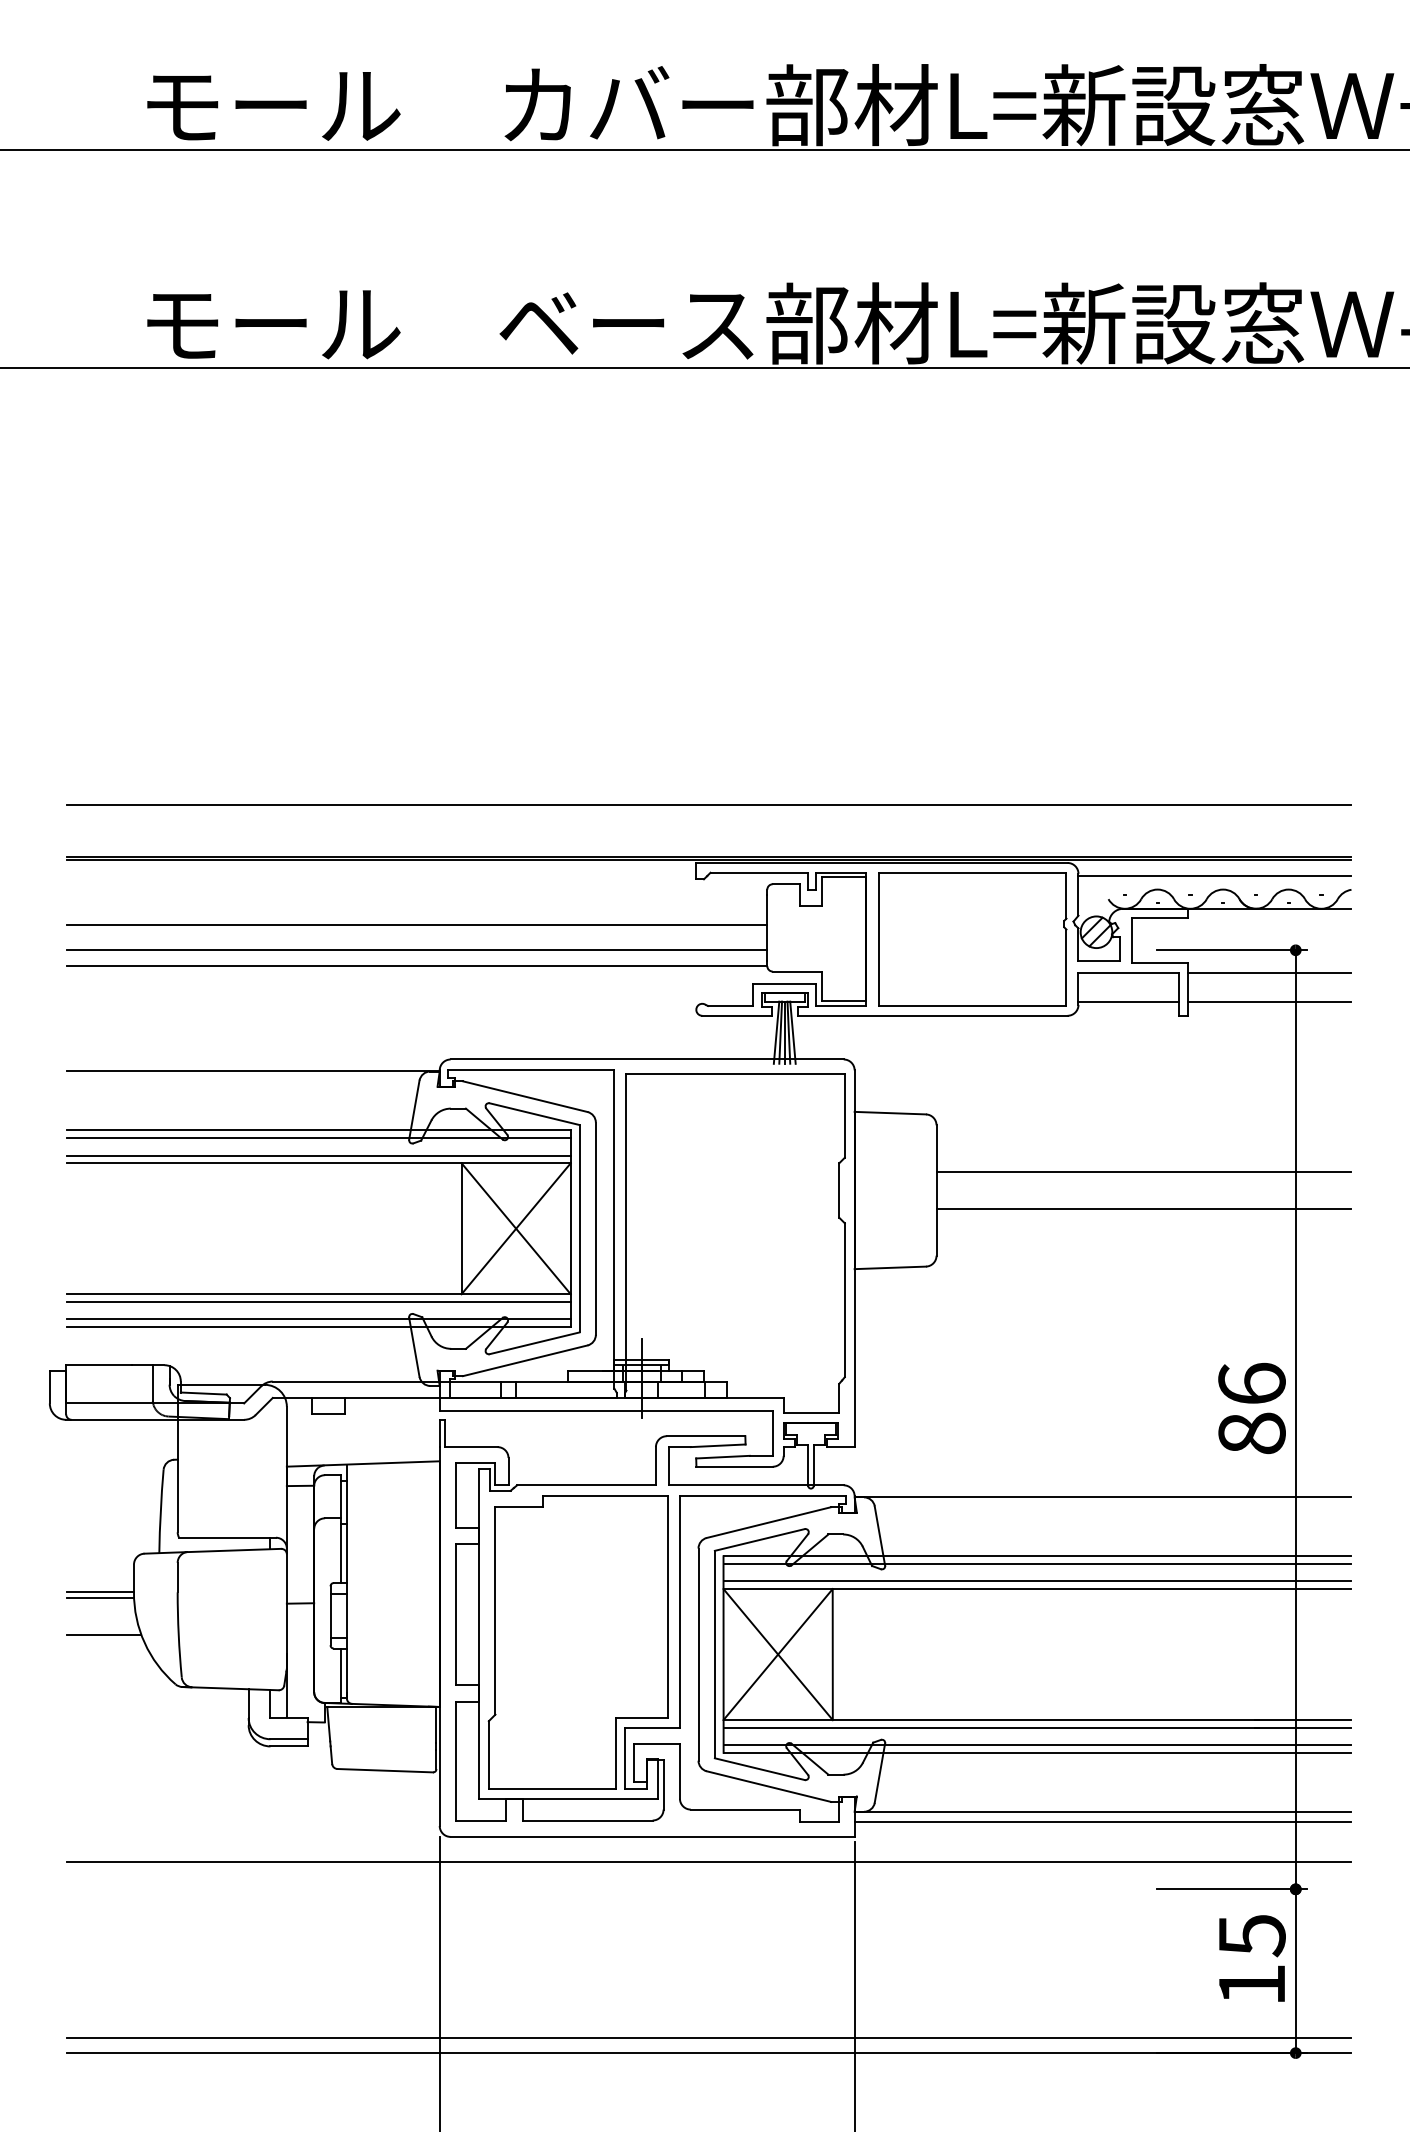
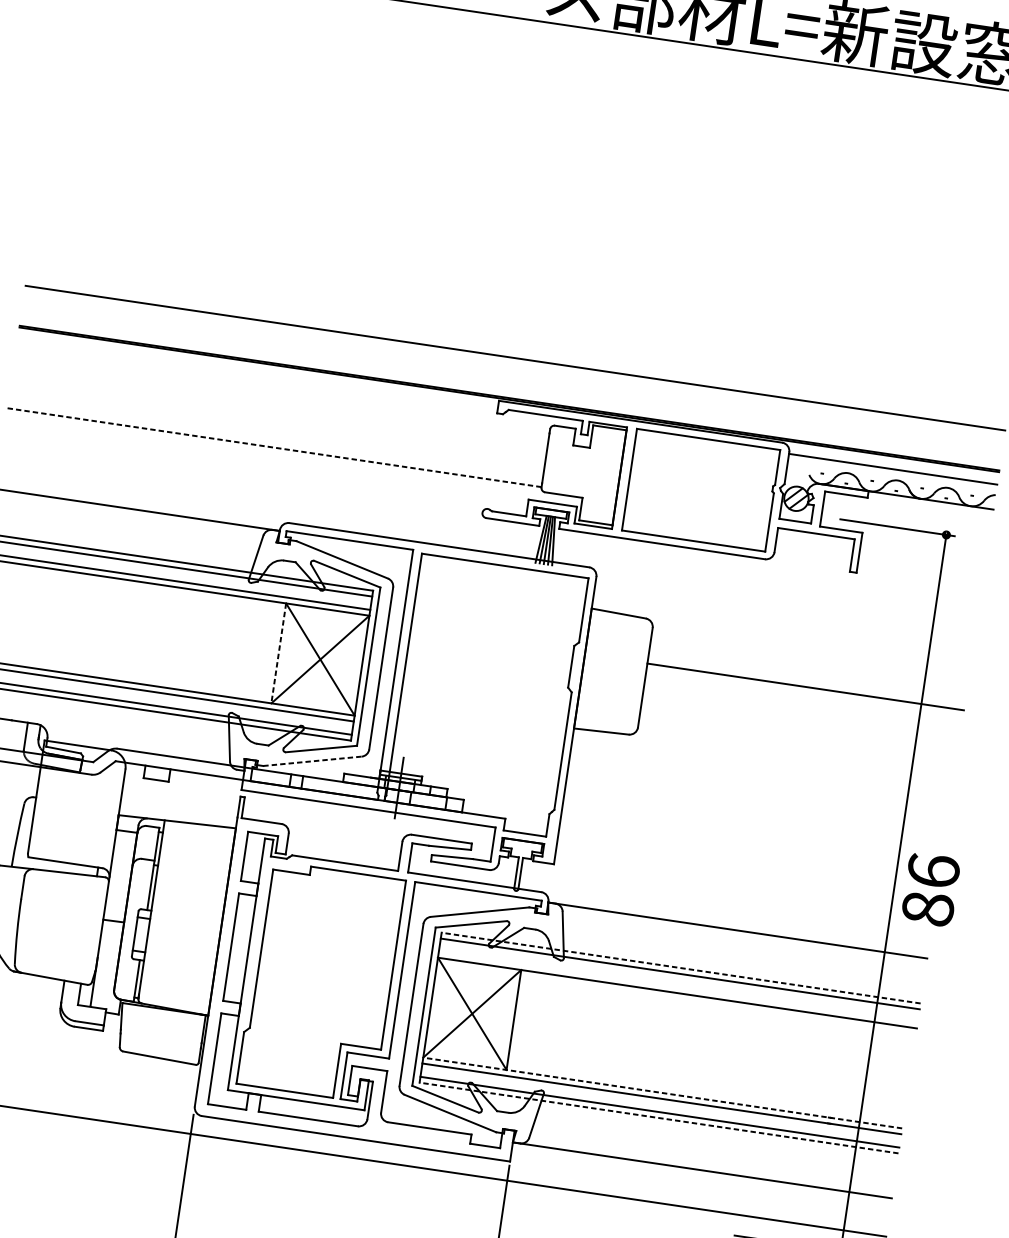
line: (417, 925) -> (279, 417), removed
line: (417, 950) -> (276, 436), removed
line: (417, 965) -> (274, 447), solid -> dashed
line: (1269, 973) -> (923, 549), removed
line: (1128, 1001) -> (813, 555), removed
line: (1269, 1001) -> (920, 571), removed
line: (1143, 1209) -> (801, 715), removed
line: (461, 1228) -> (278, 653), solid -> dashed
line: (525, 1360) -> (312, 761), solid -> dashed
text: (1251, 1408) -> (930, 889), moved
line: (1037, 1556) -> (681, 968), solid -> dashed
line: (1037, 1581) -> (678, 987), removed
line: (1037, 1720) -> (662, 1093), solid -> dashed
line: (1037, 1752) -> (659, 1117), solid -> dashed
line: (1102, 1821) -> (700, 1177), removed

